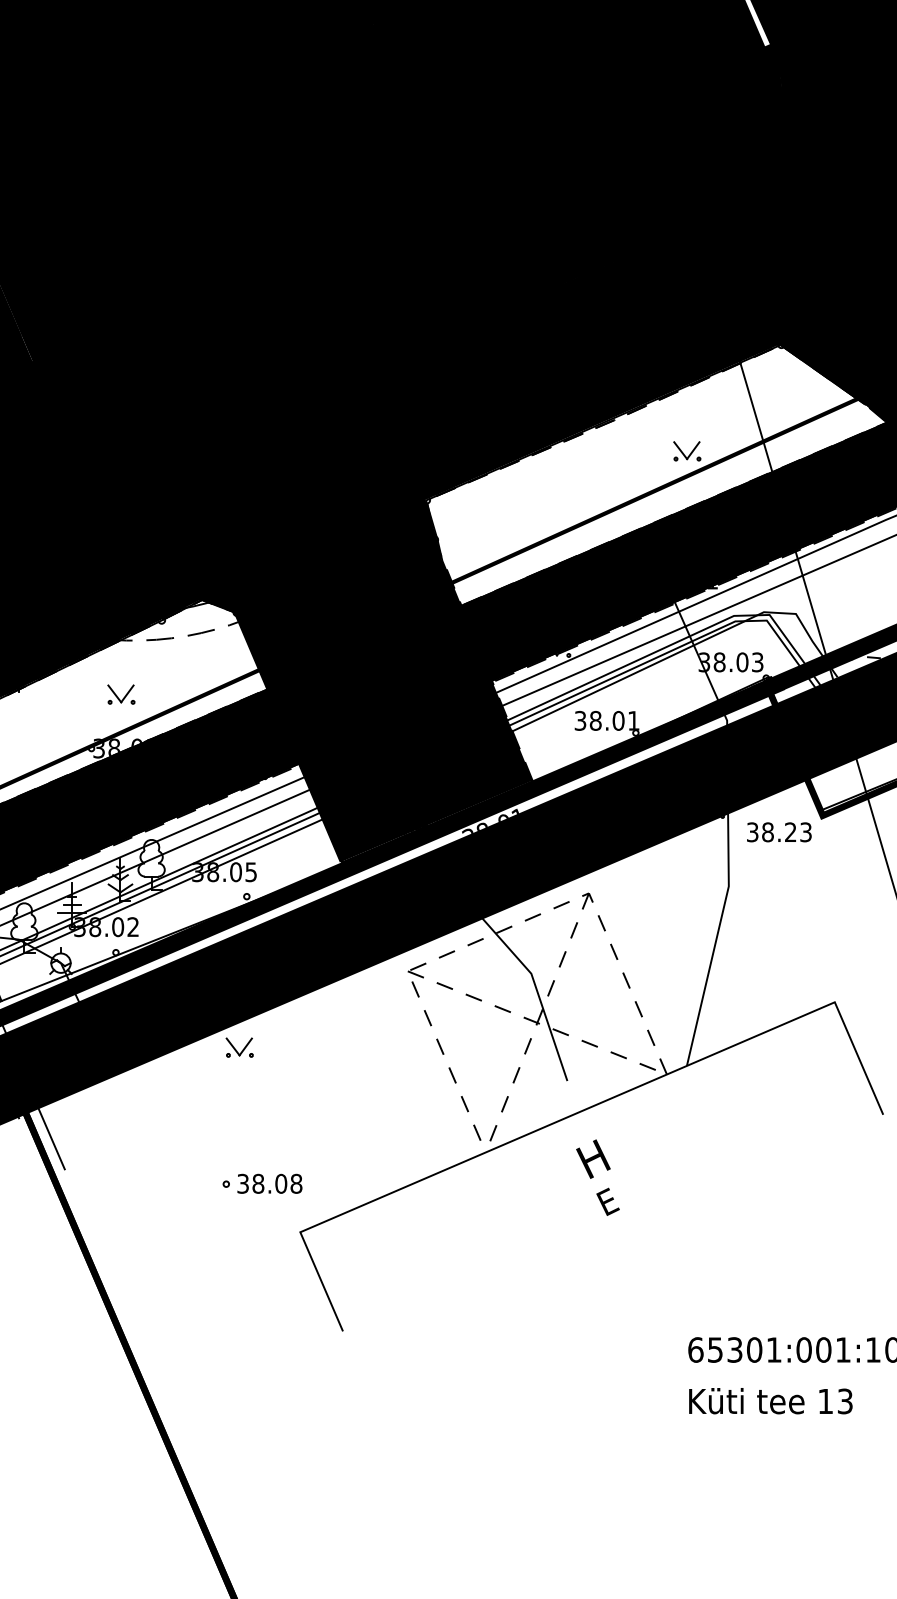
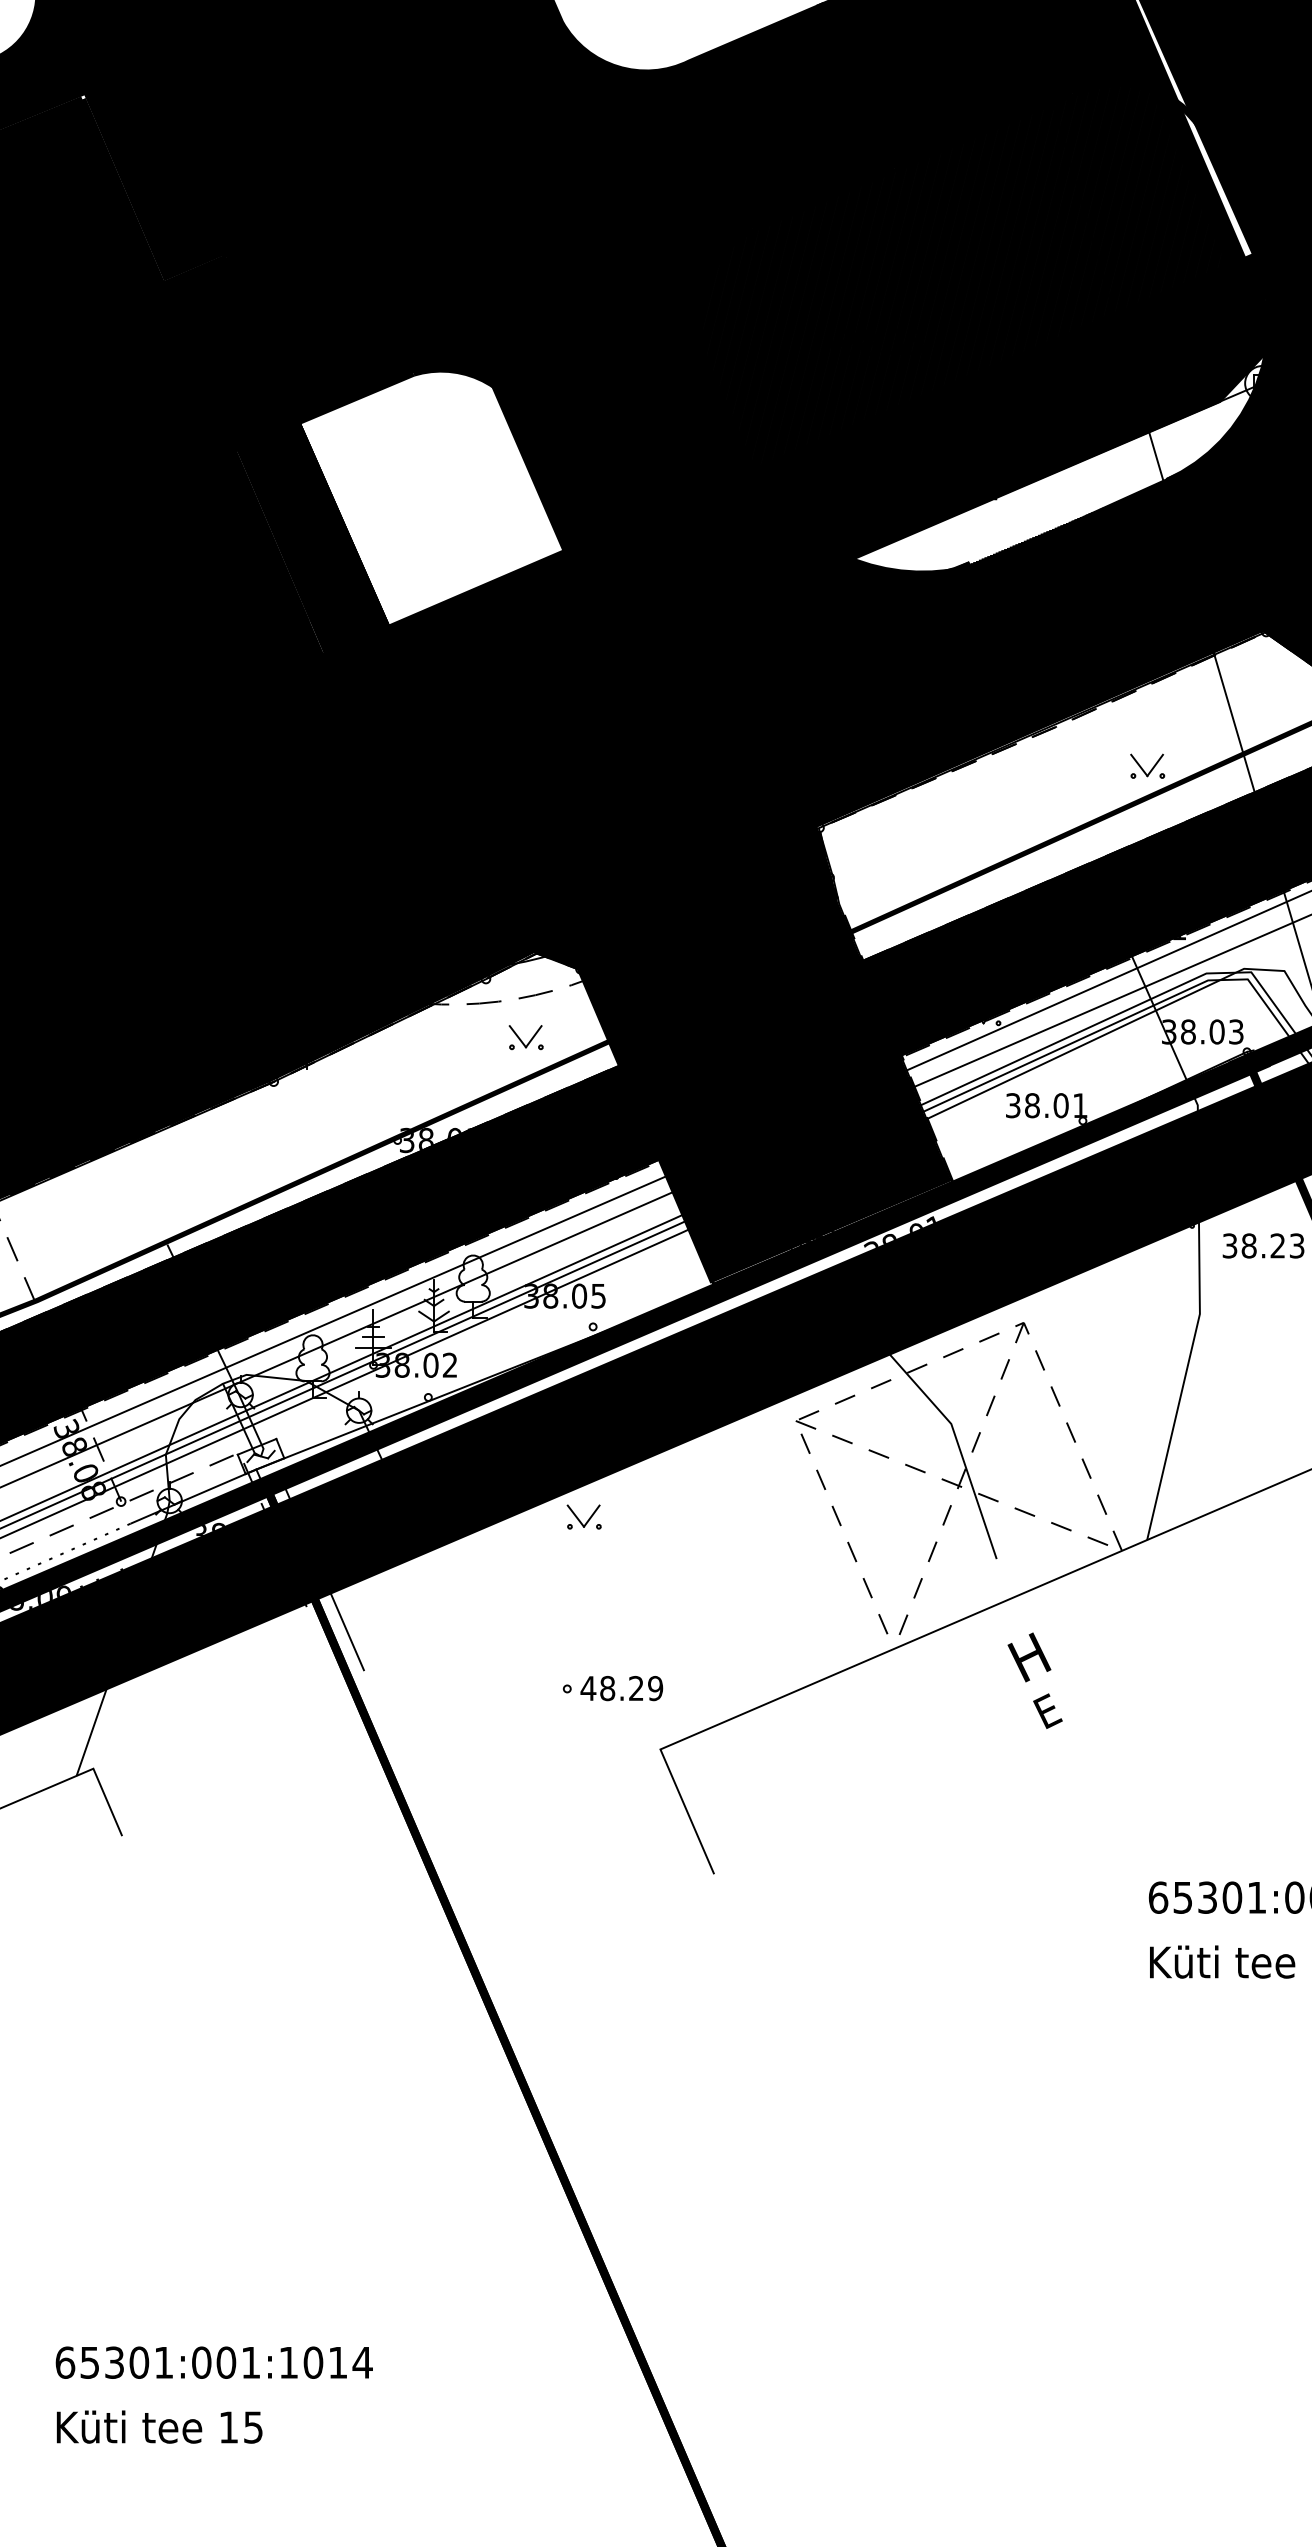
hatch: (609, 210) -> (1049, 463), removed
hatch: (124, 241) -> (439, 501), removed
part: (120, 694) -> (525, 1037), moved
text: (269, 1183) -> (621, 1688), 38.08 -> 48.29

